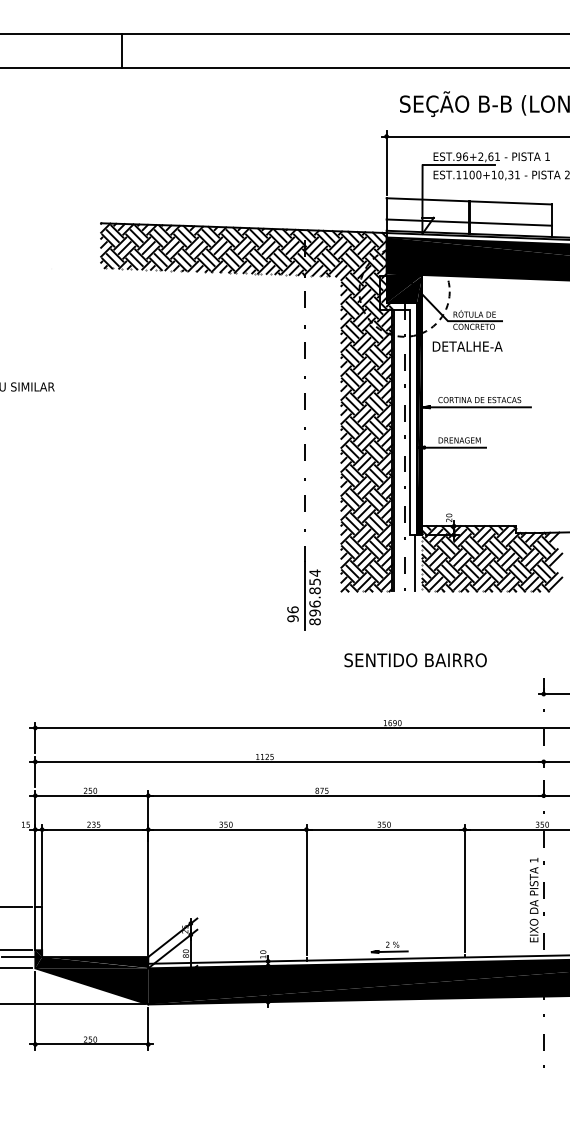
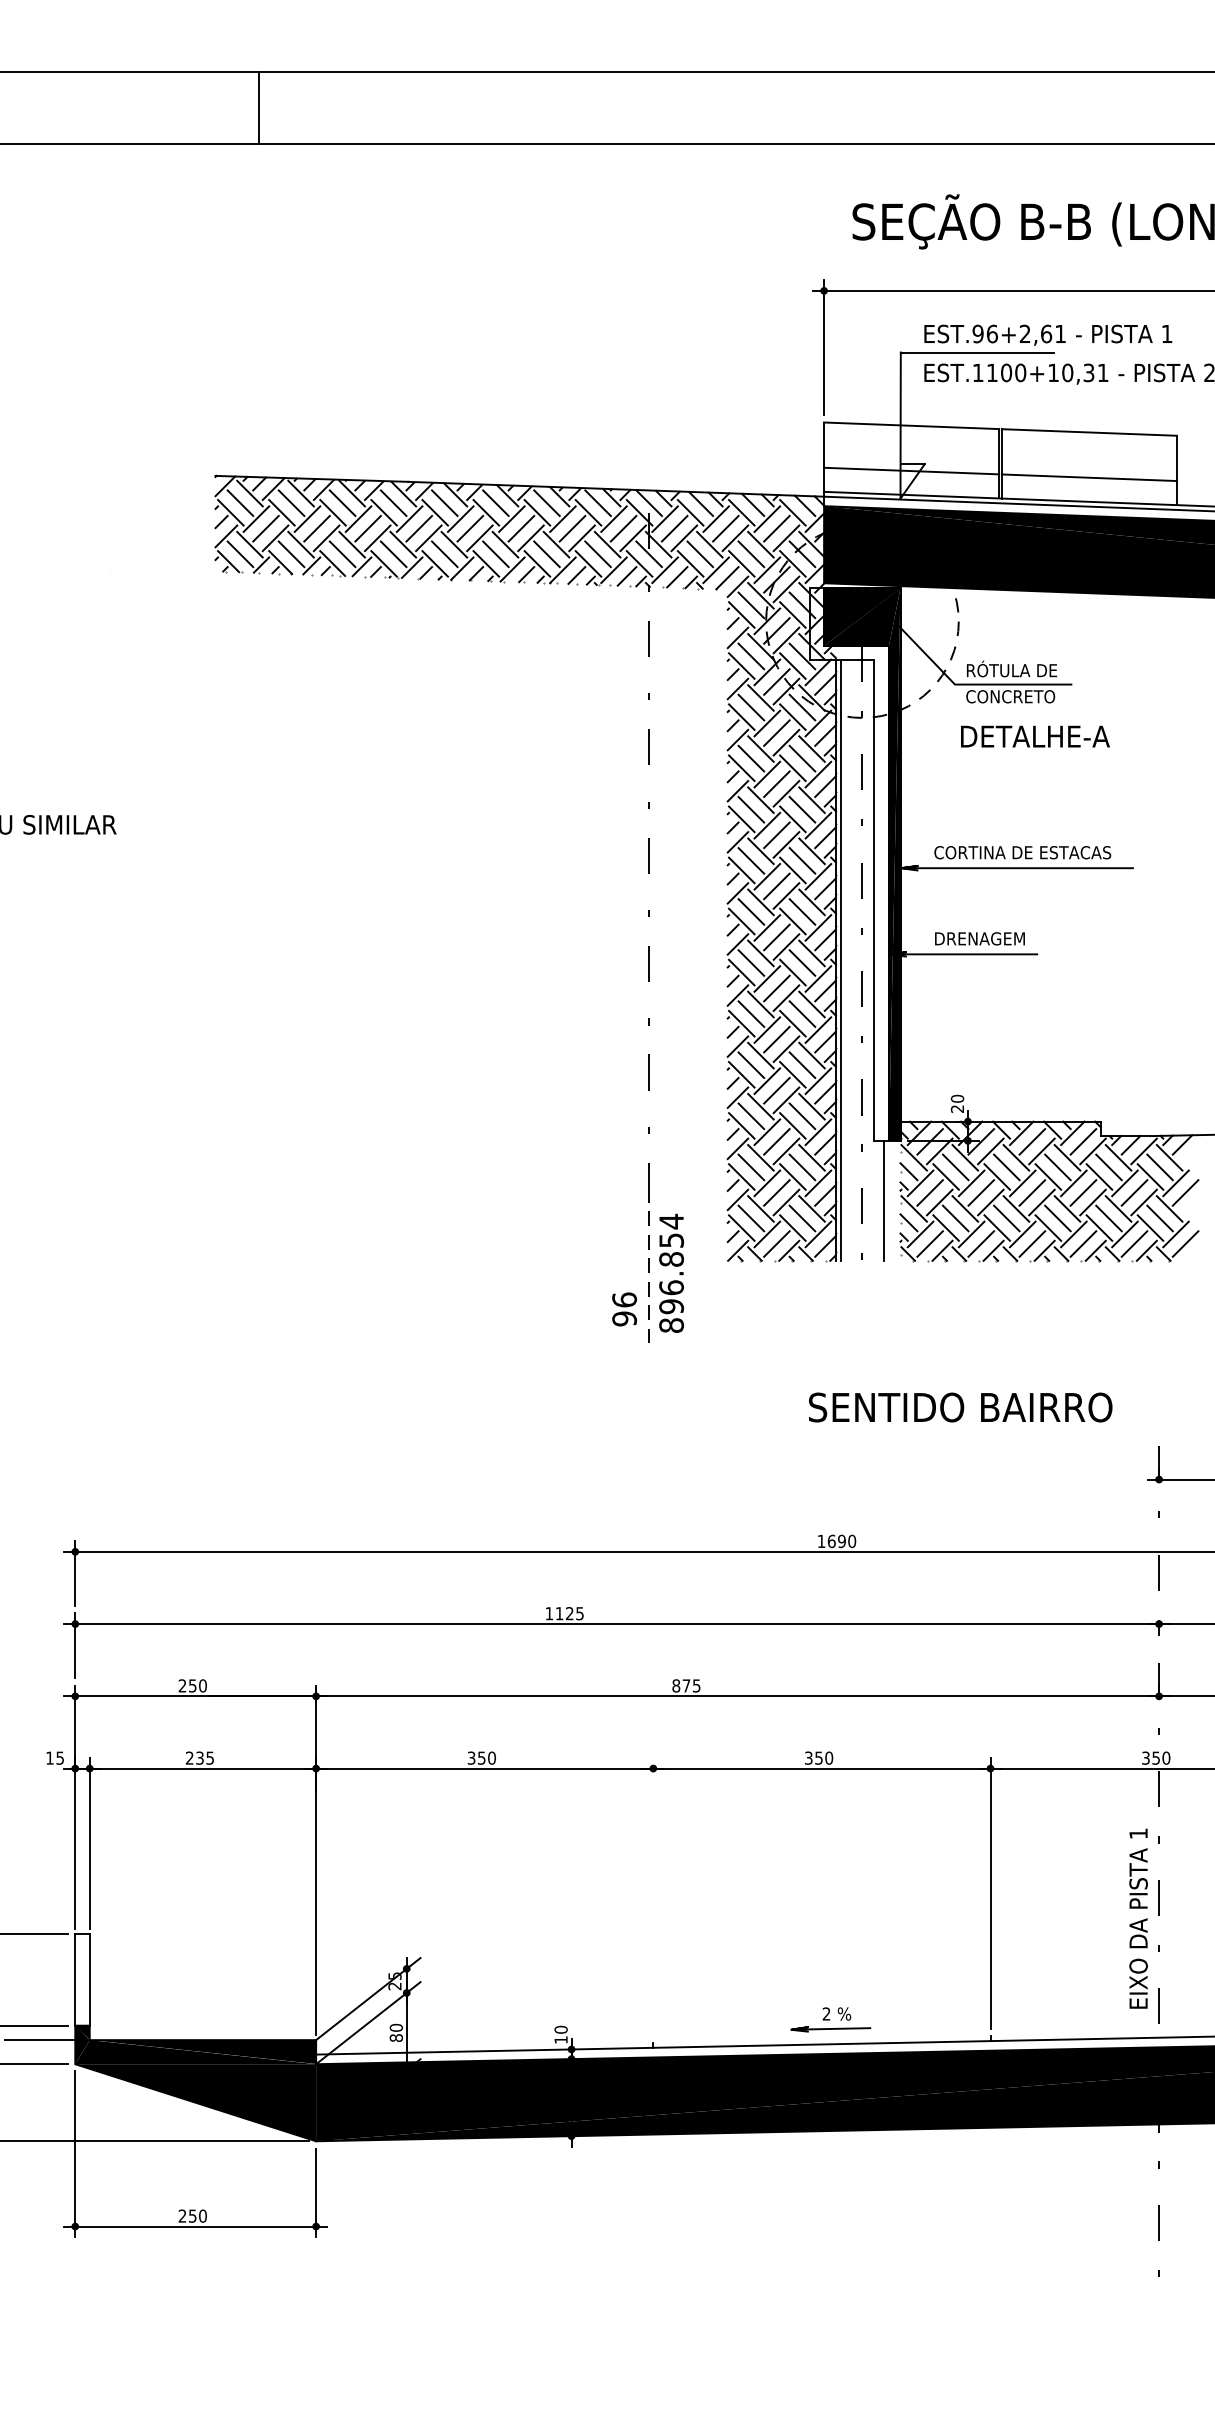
text: (467, 346) -> (1034, 736), moved
line: (304, 596) -> (649, 1271), solid -> dashed
text: (415, 660) -> (960, 1407), moved
line: (306, 889) -> (653, 1896), removed

